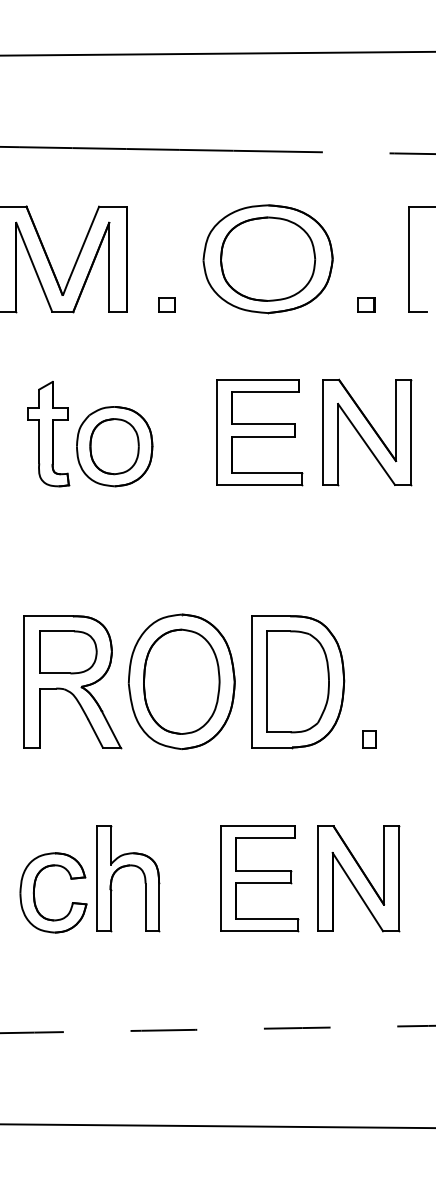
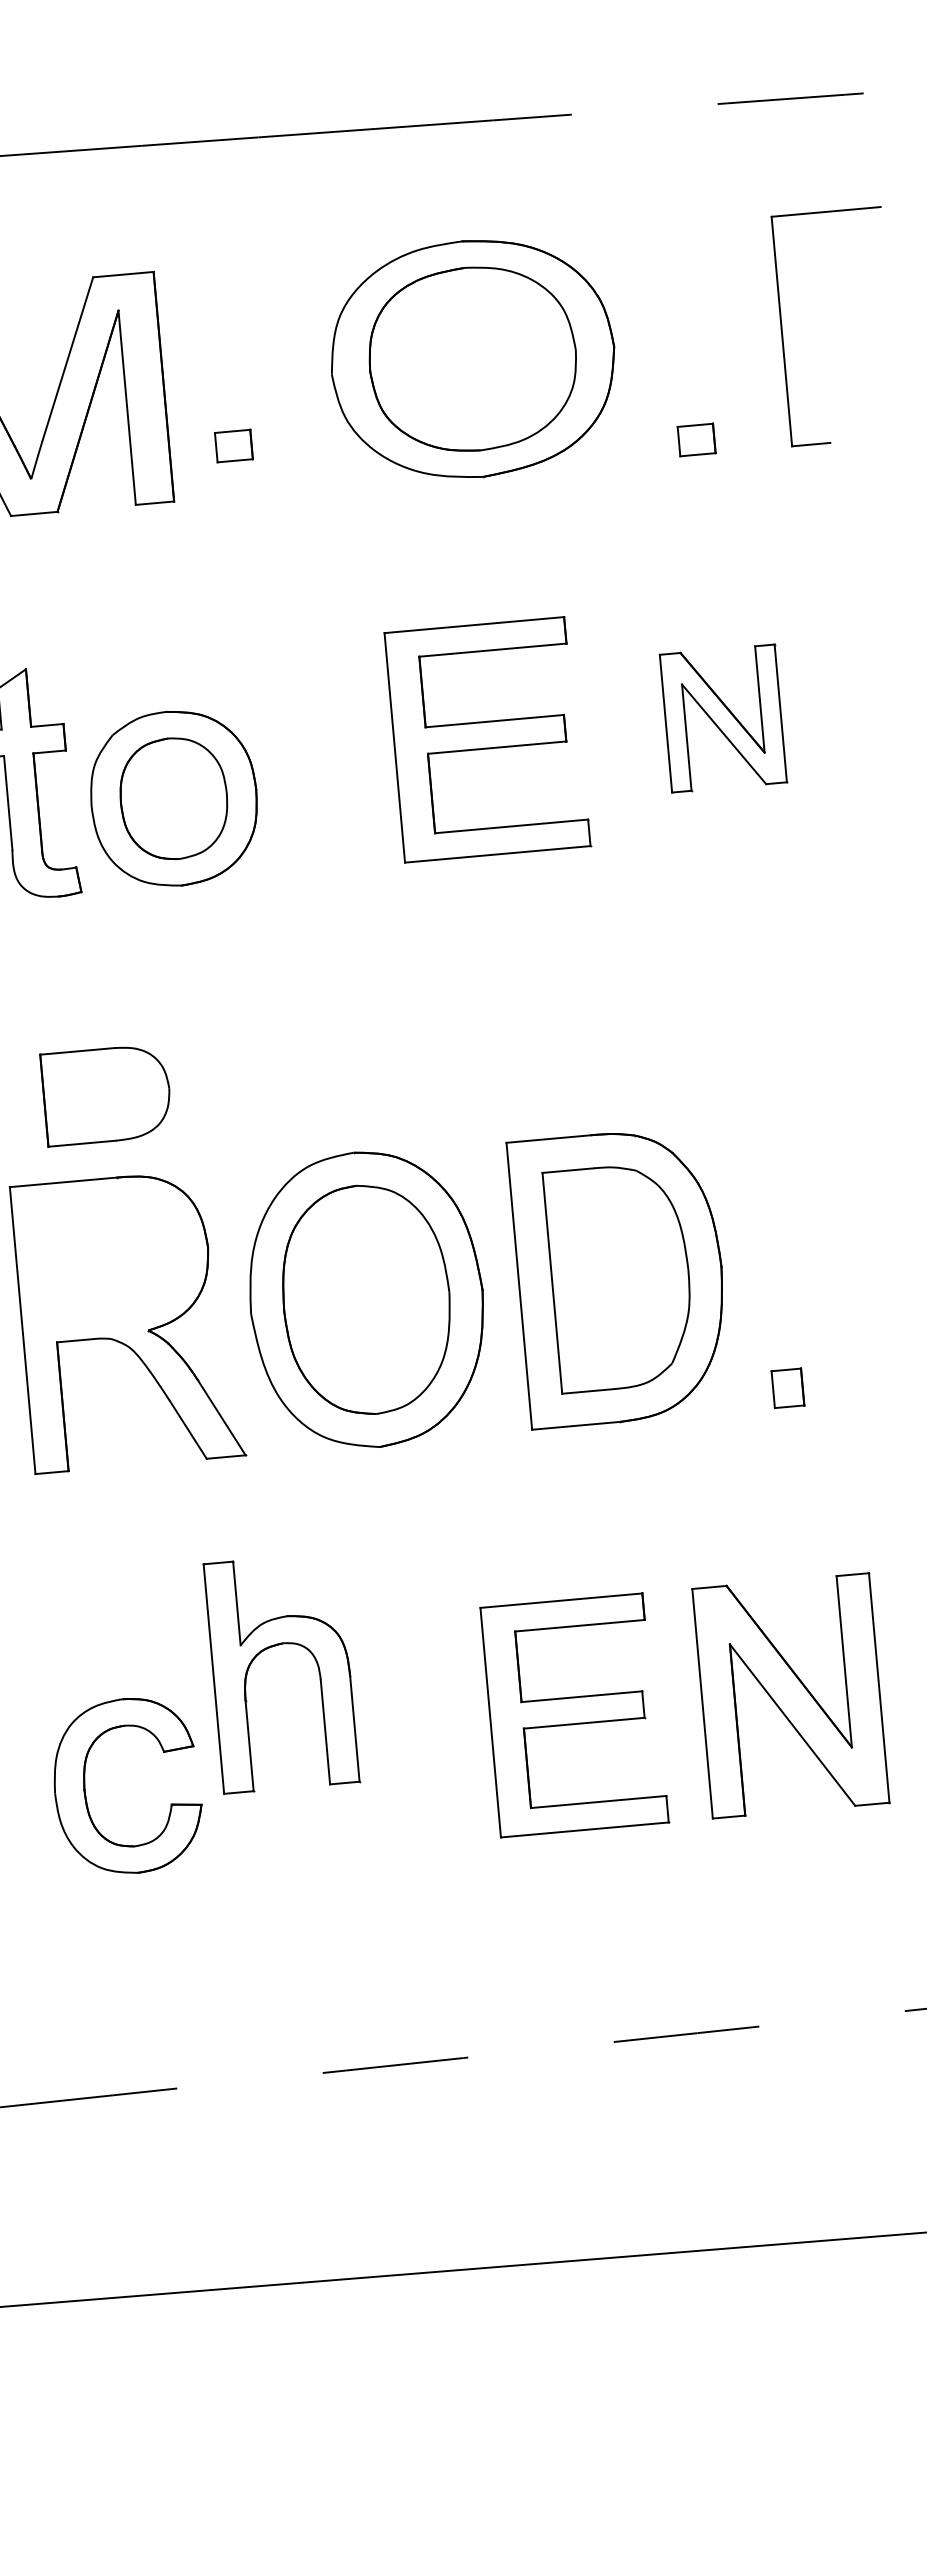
part: (166, 304) -> (232, 445), moved
part: (367, 432) -> (723, 718), size x0.6
part: (68, 652) -> (107, 1095), moved
part: (125, 867) -> (273, 1648), moved

